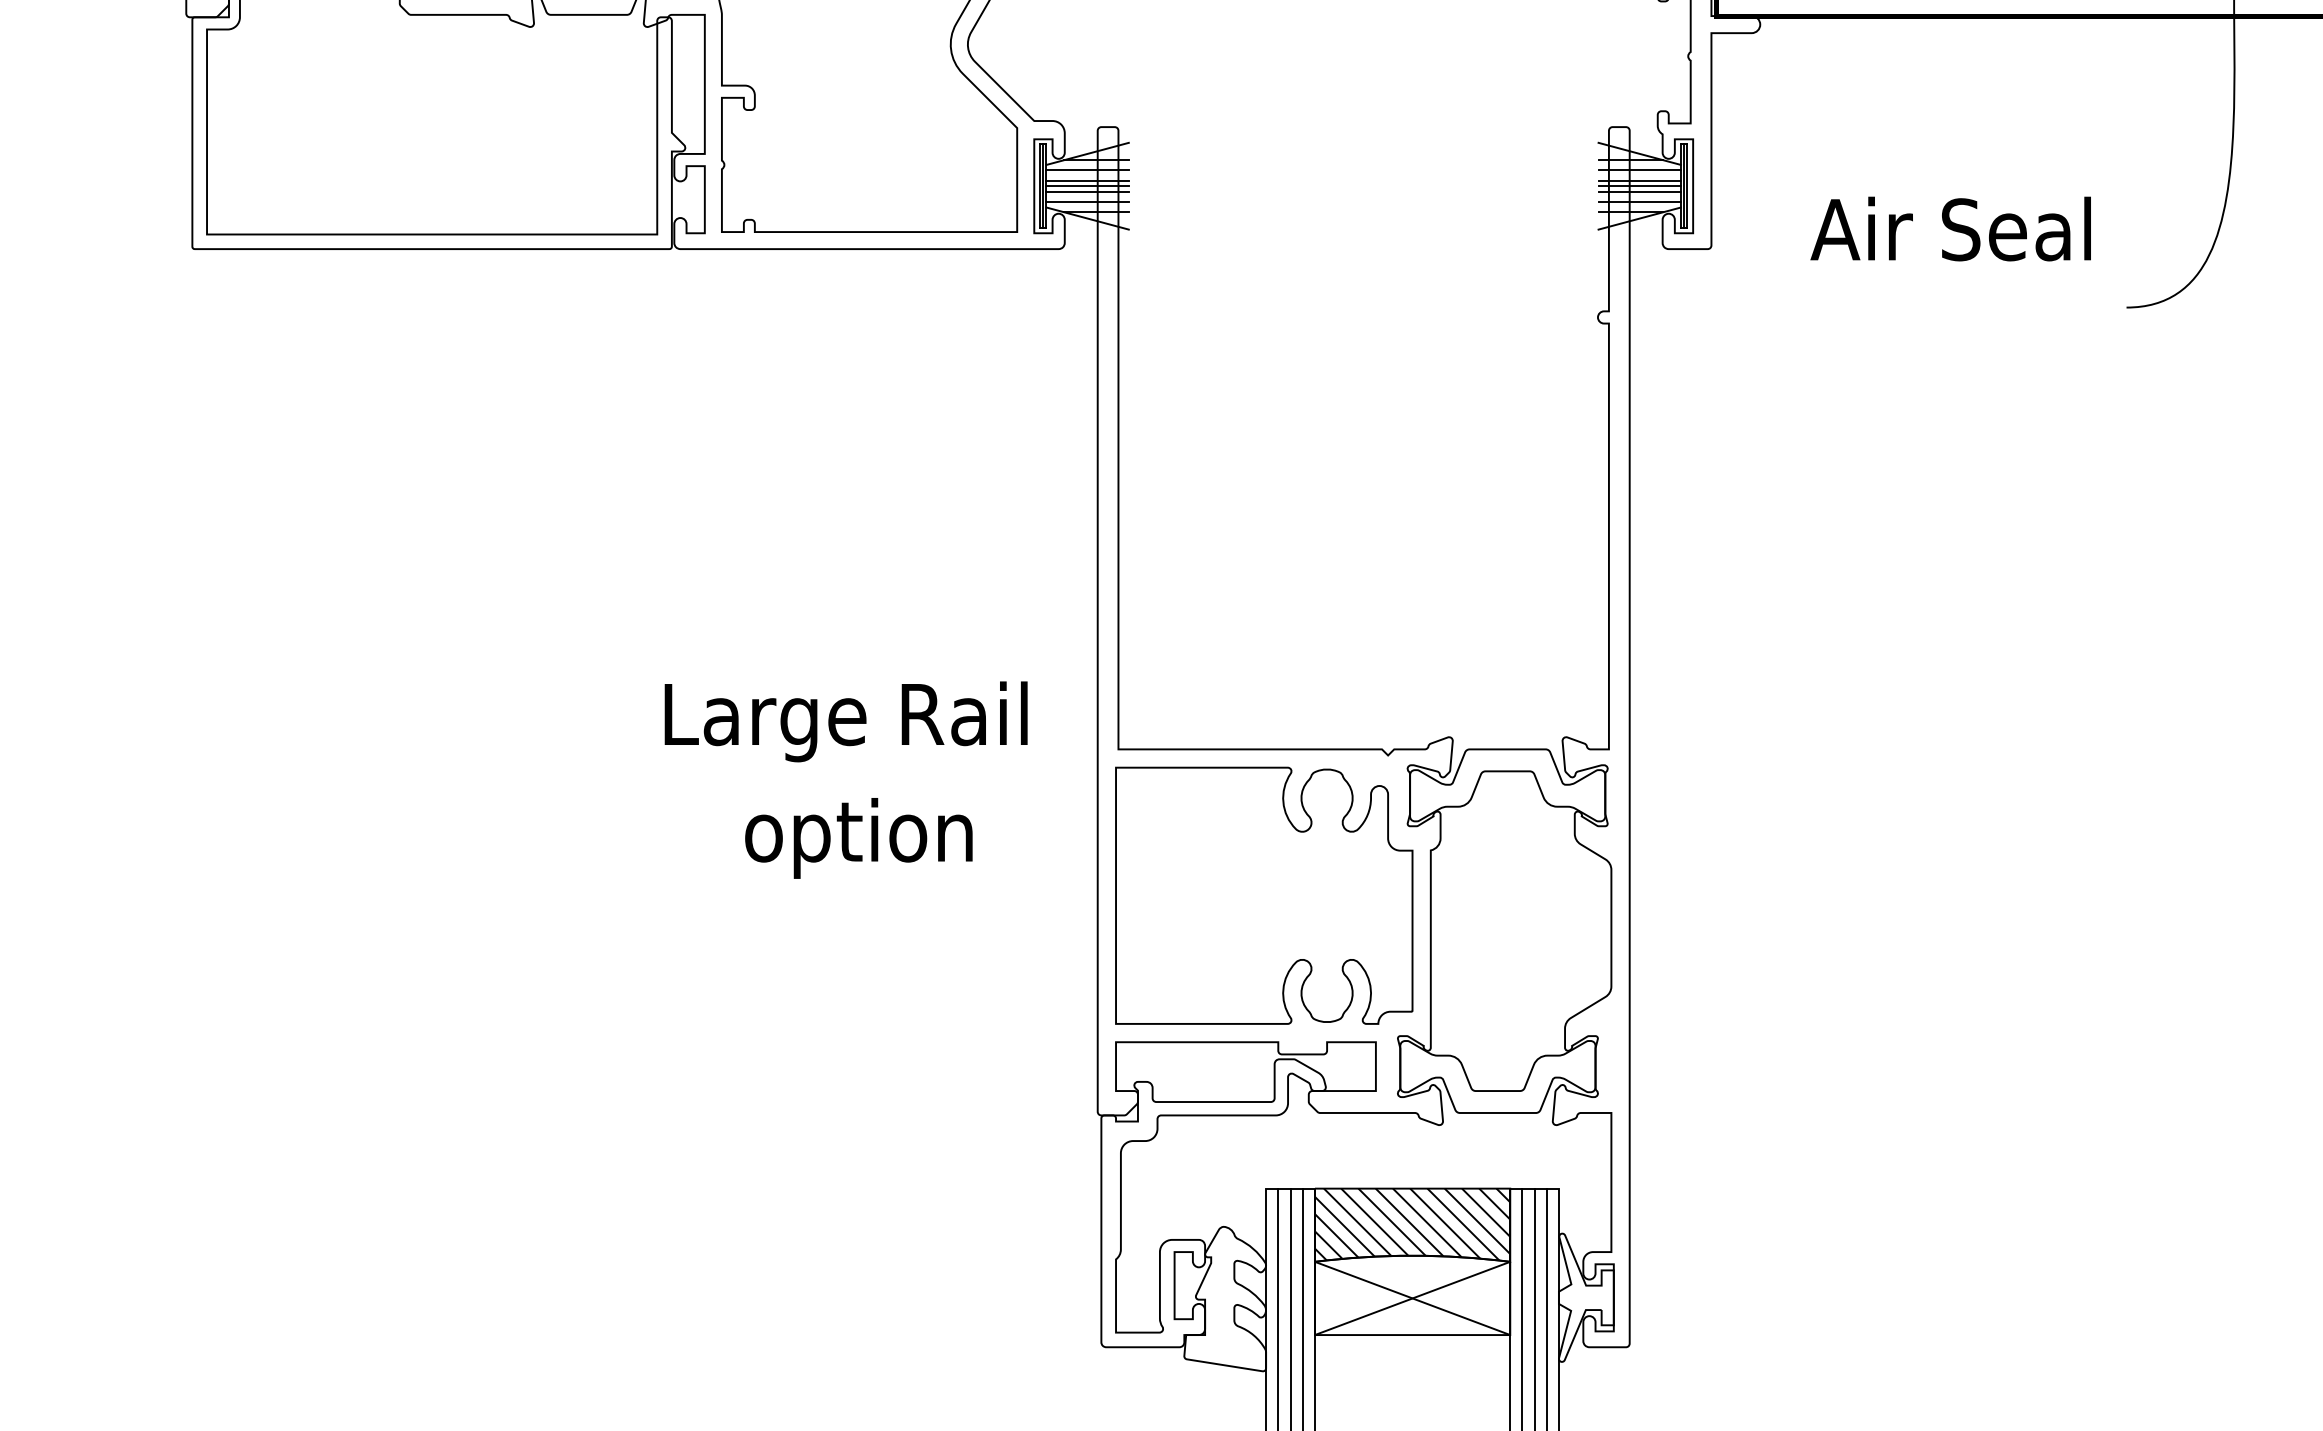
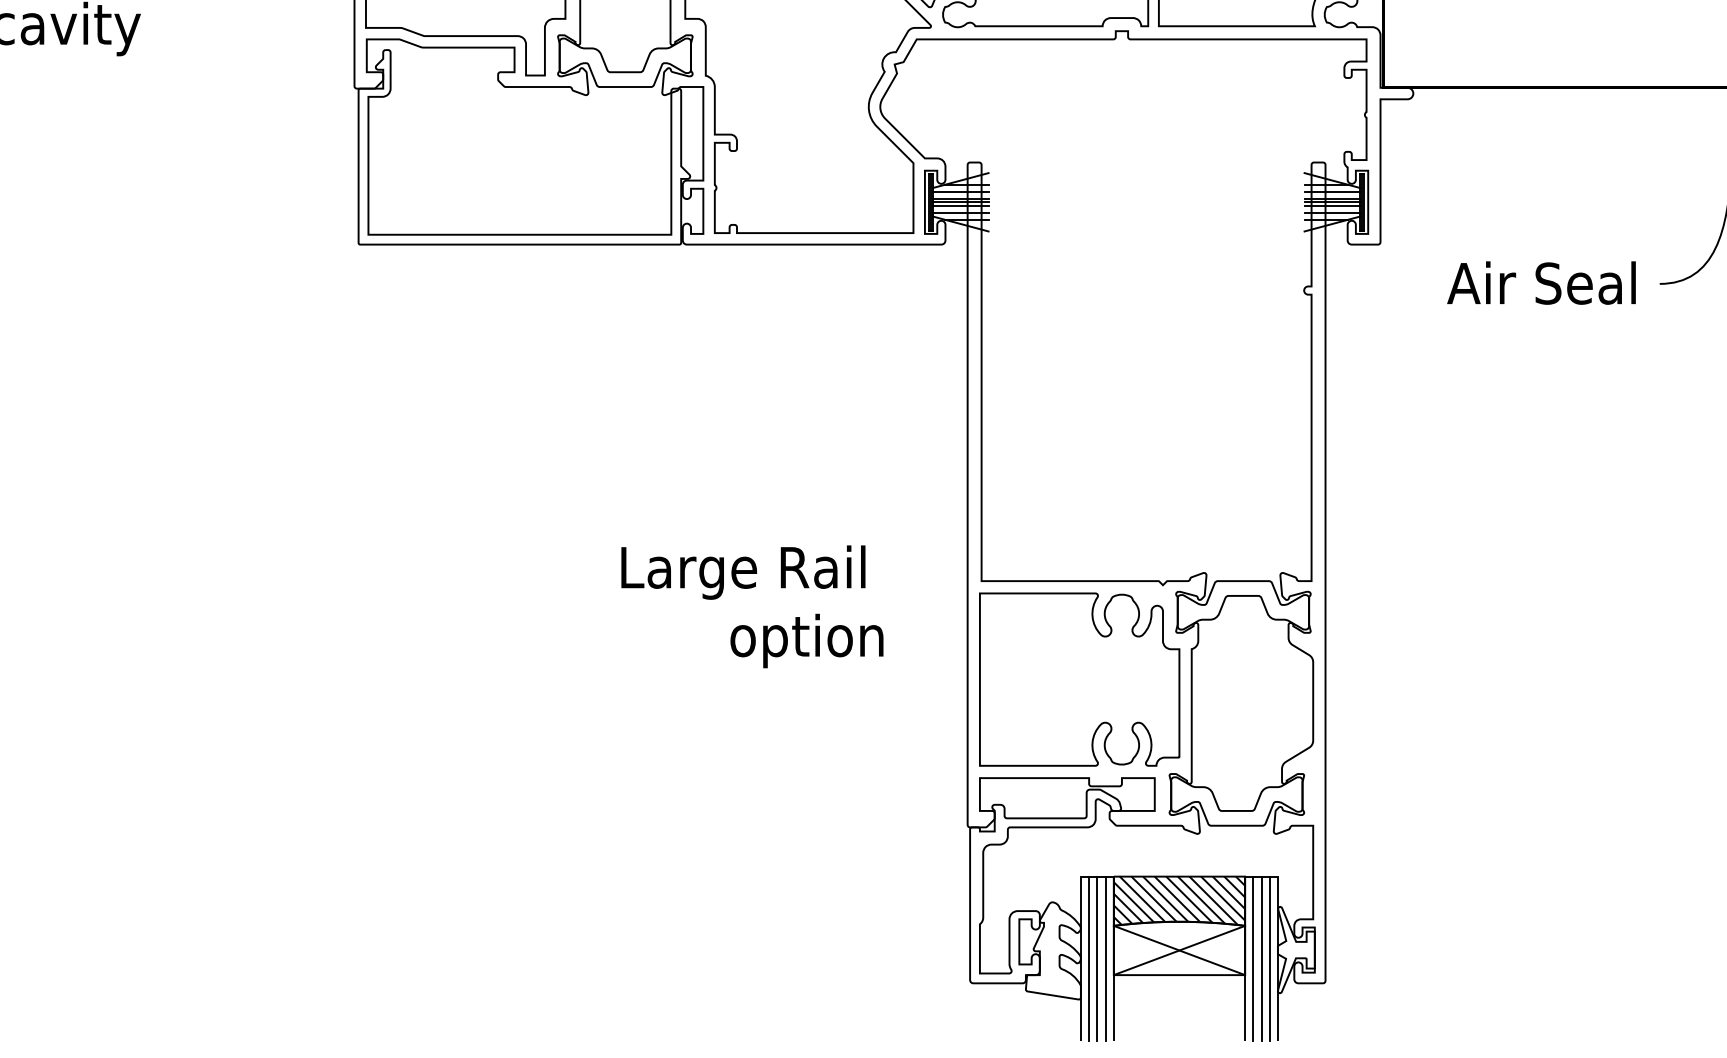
text: (1950, 228) -> (1541, 282), moved
text: (846, 721) -> (743, 572), moved

